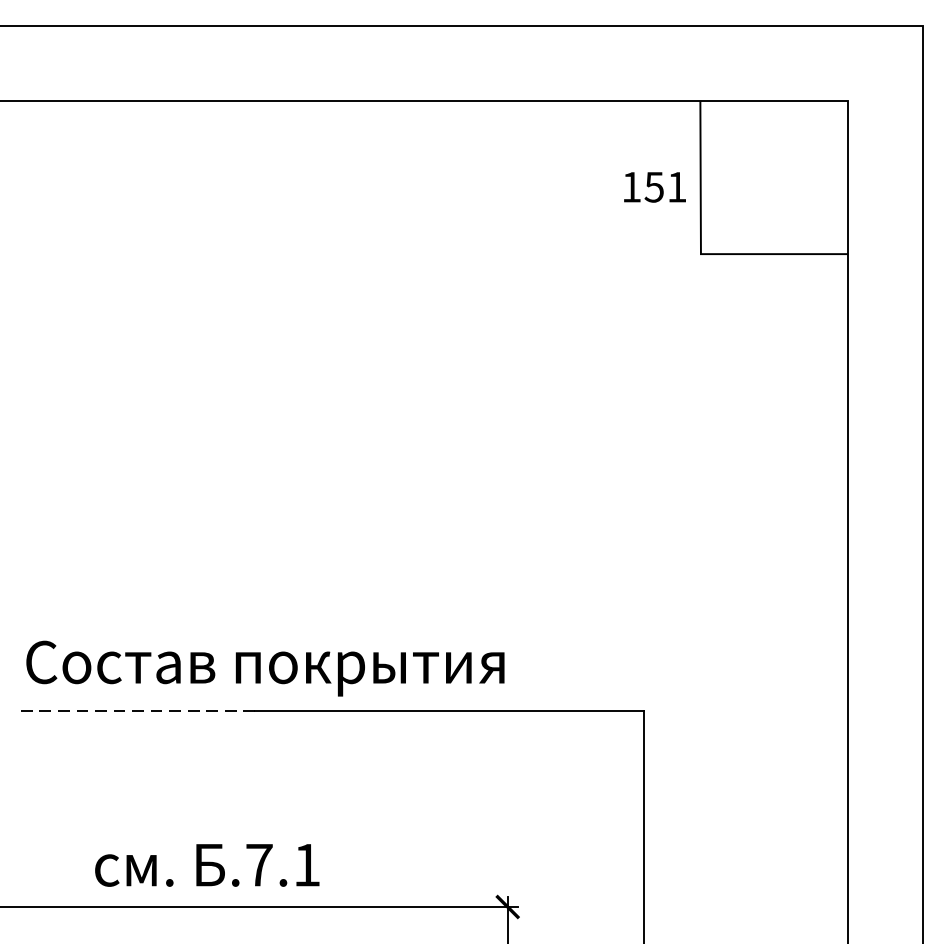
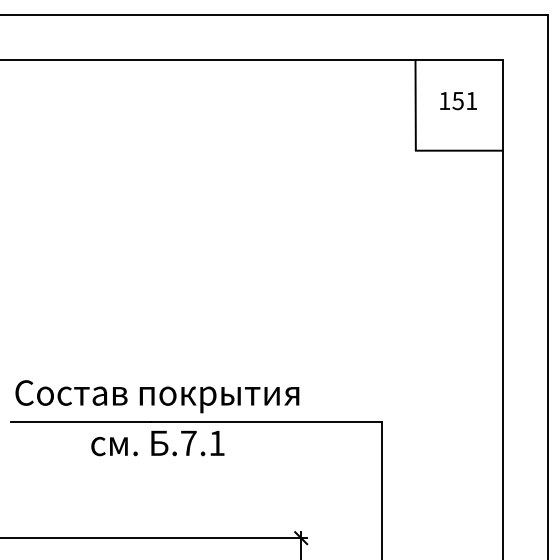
text: (654, 188) -> (458, 101), moved
line: (137, 710) -> (81, 421), dashed -> solid
text: (206, 865) -> (157, 443), moved

